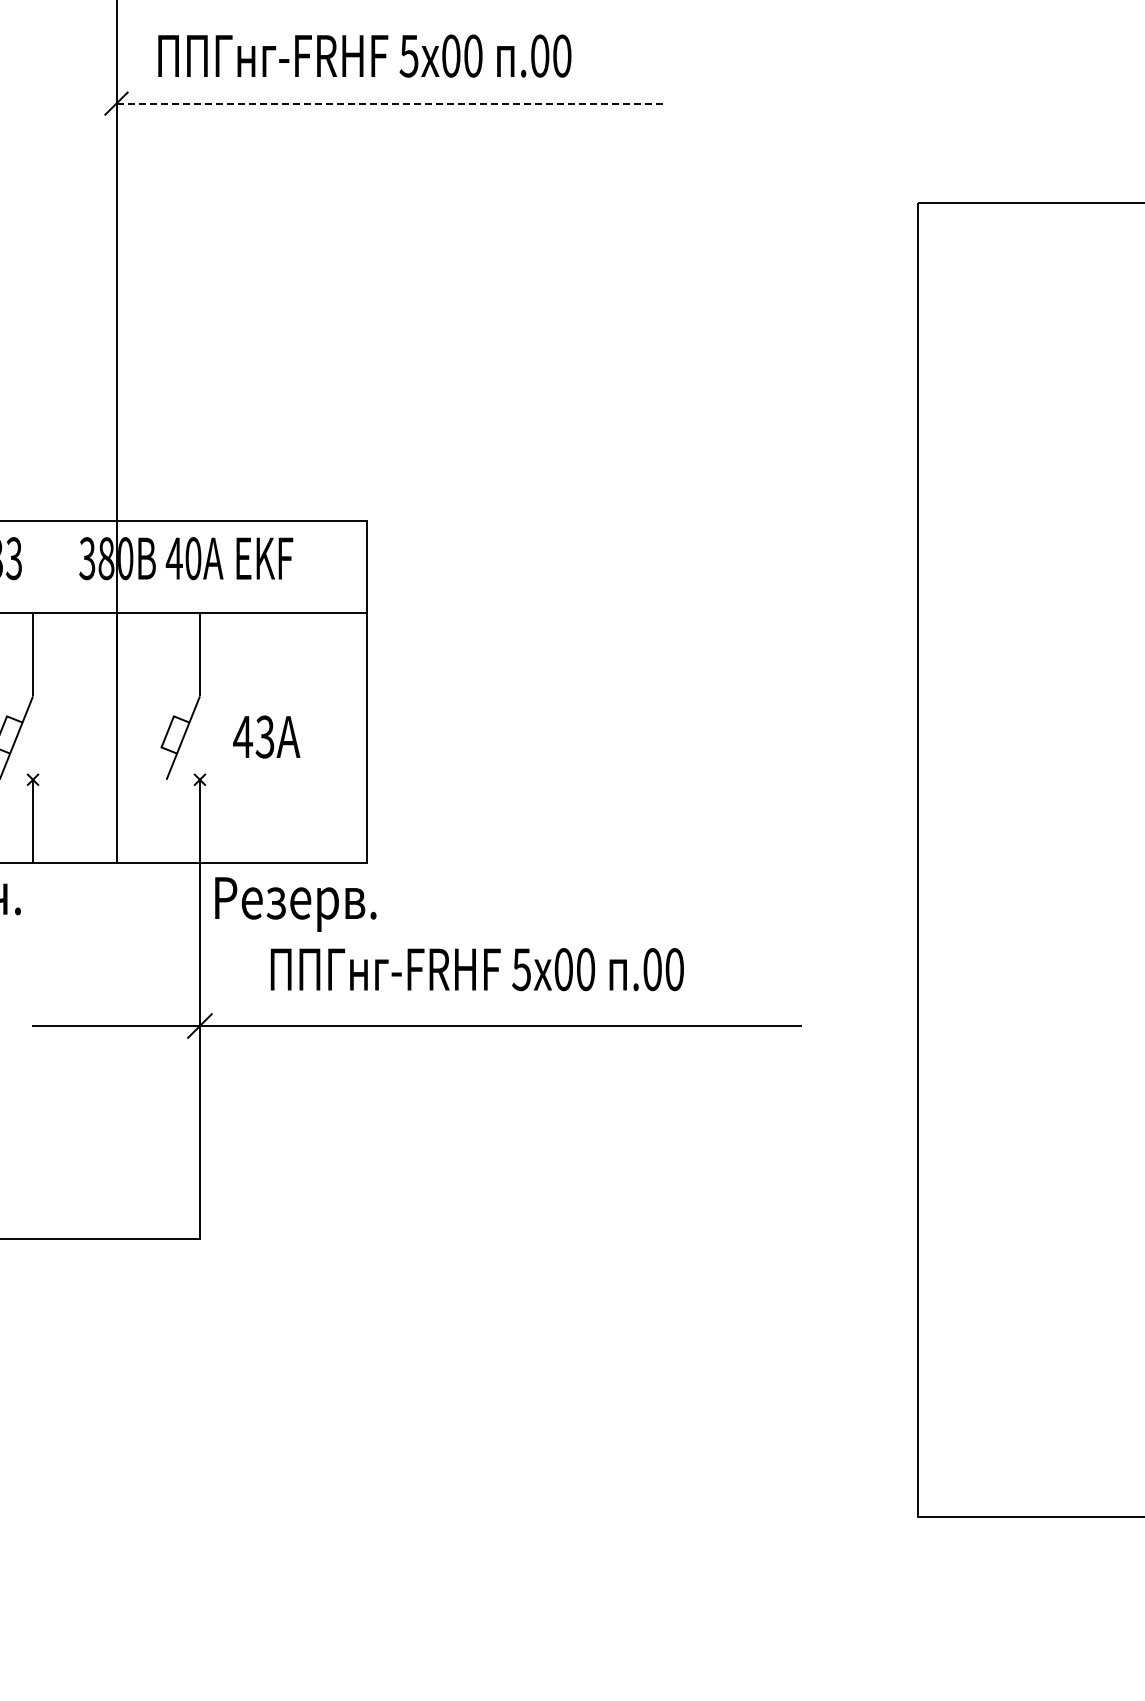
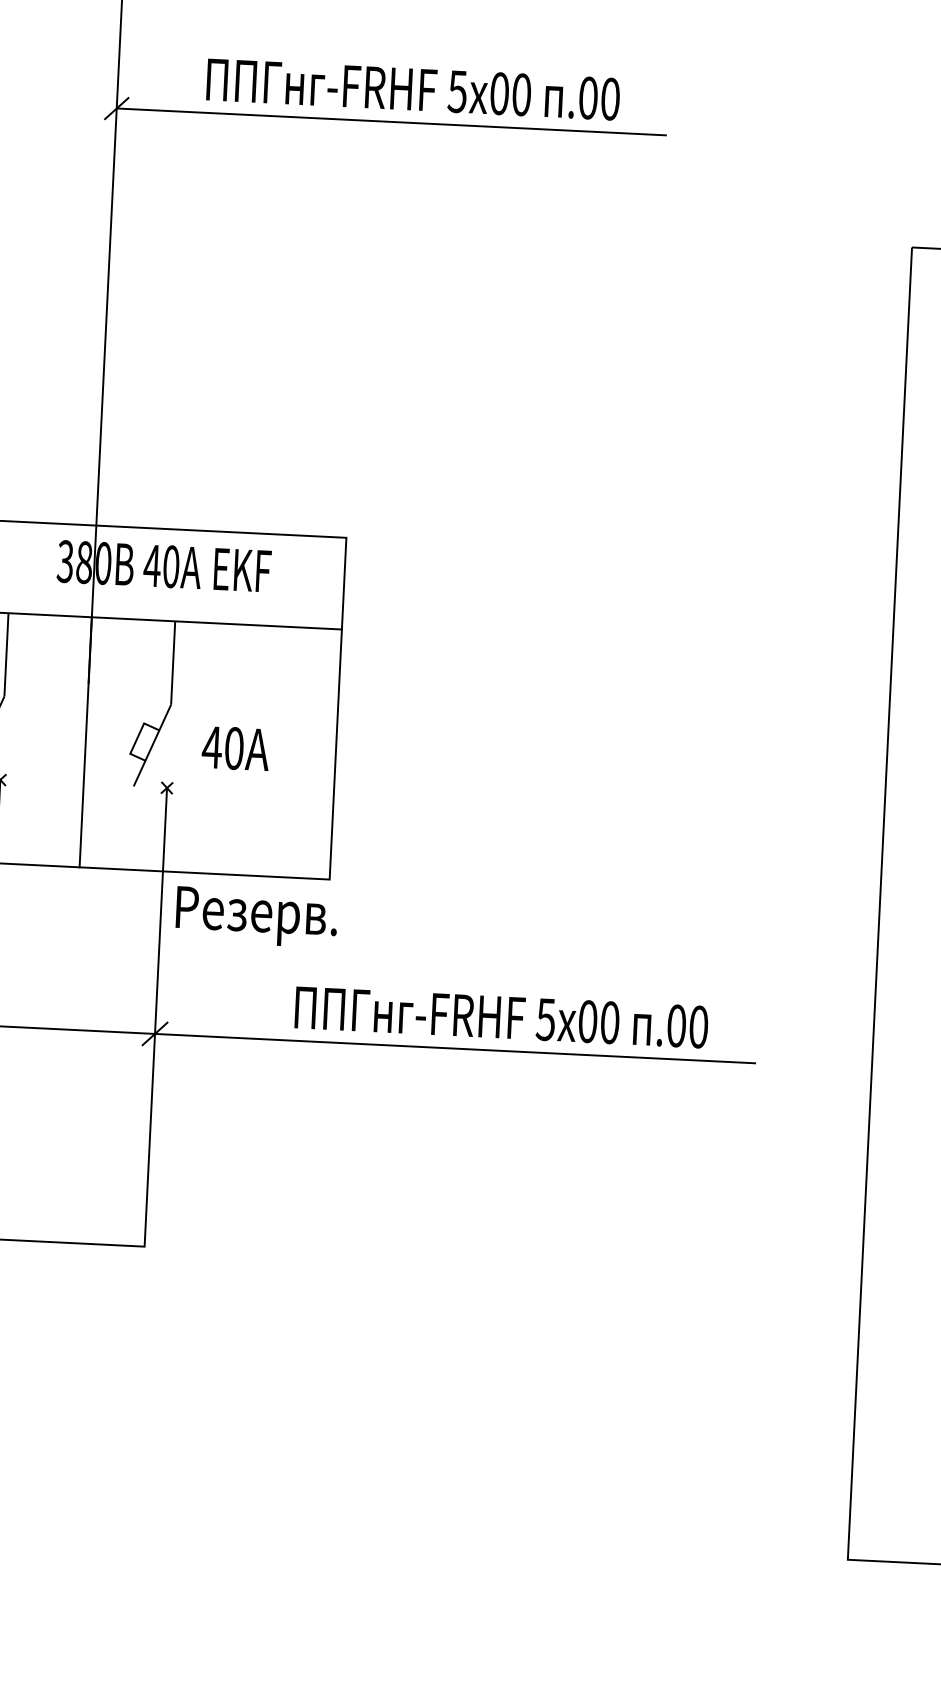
text: (364, 55) -> (413, 88), moved
line: (392, 103) -> (392, 121), dashed -> solid
text: (264, 736) -> (233, 747), 43 -> 40
text: (476, 969) -> (500, 1017), moved

